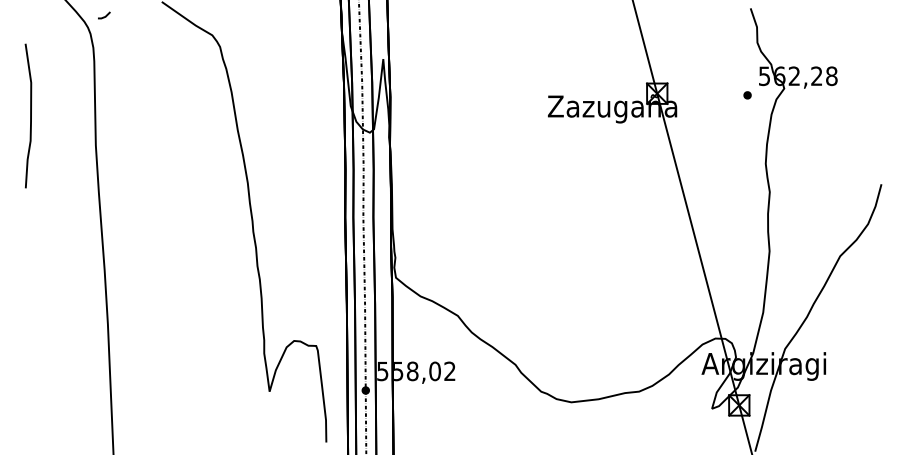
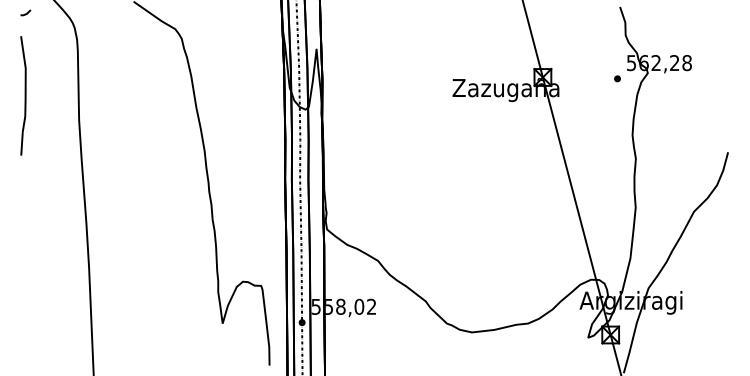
line: (105, 15) -> (26, 12), moved

